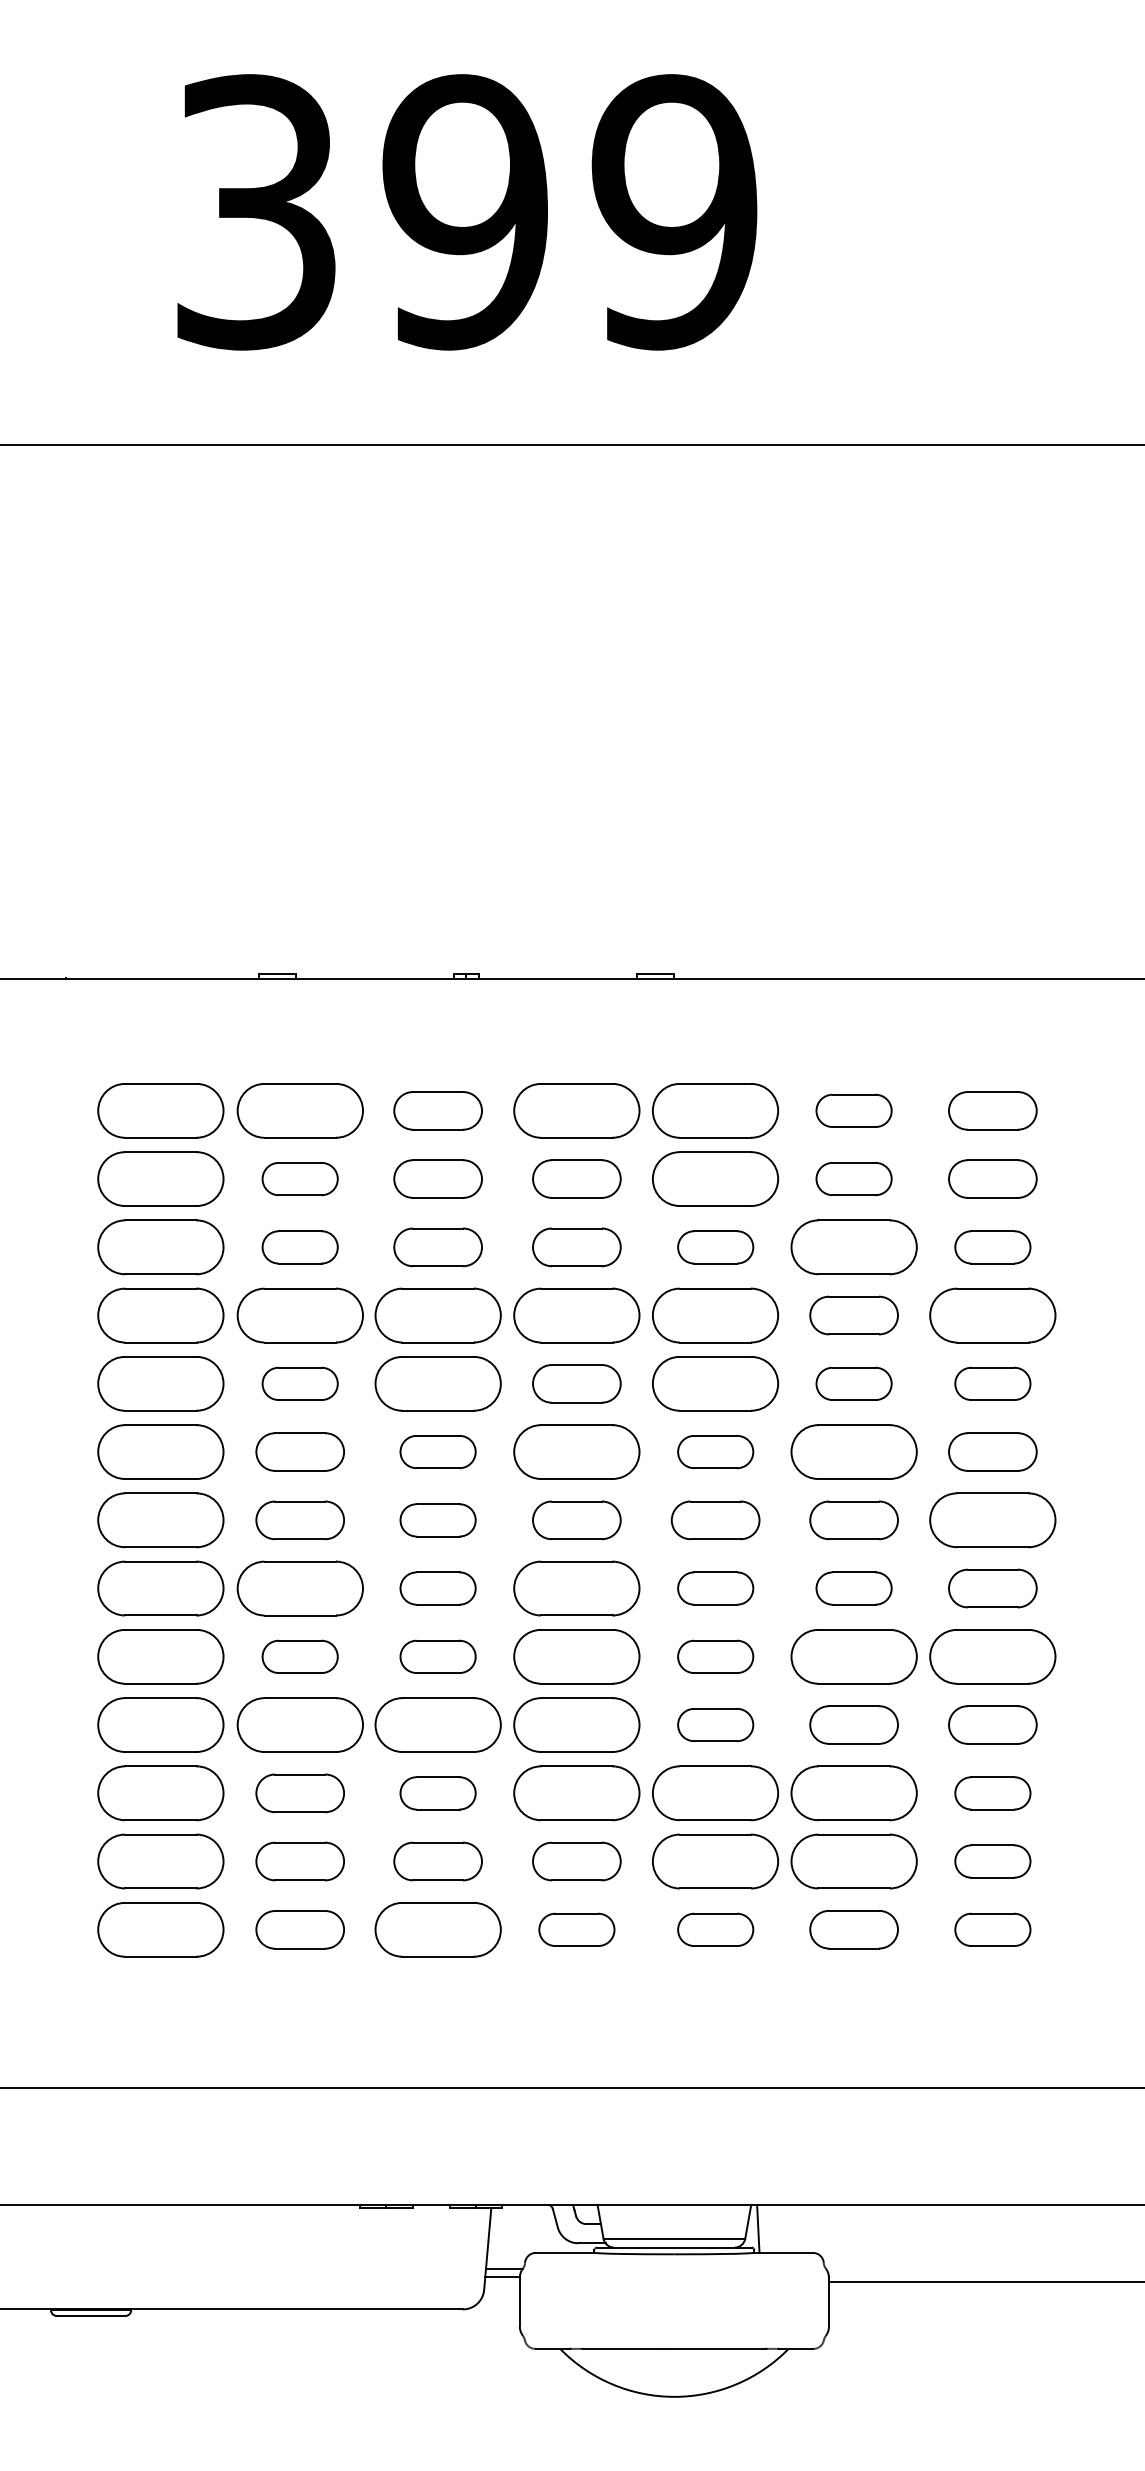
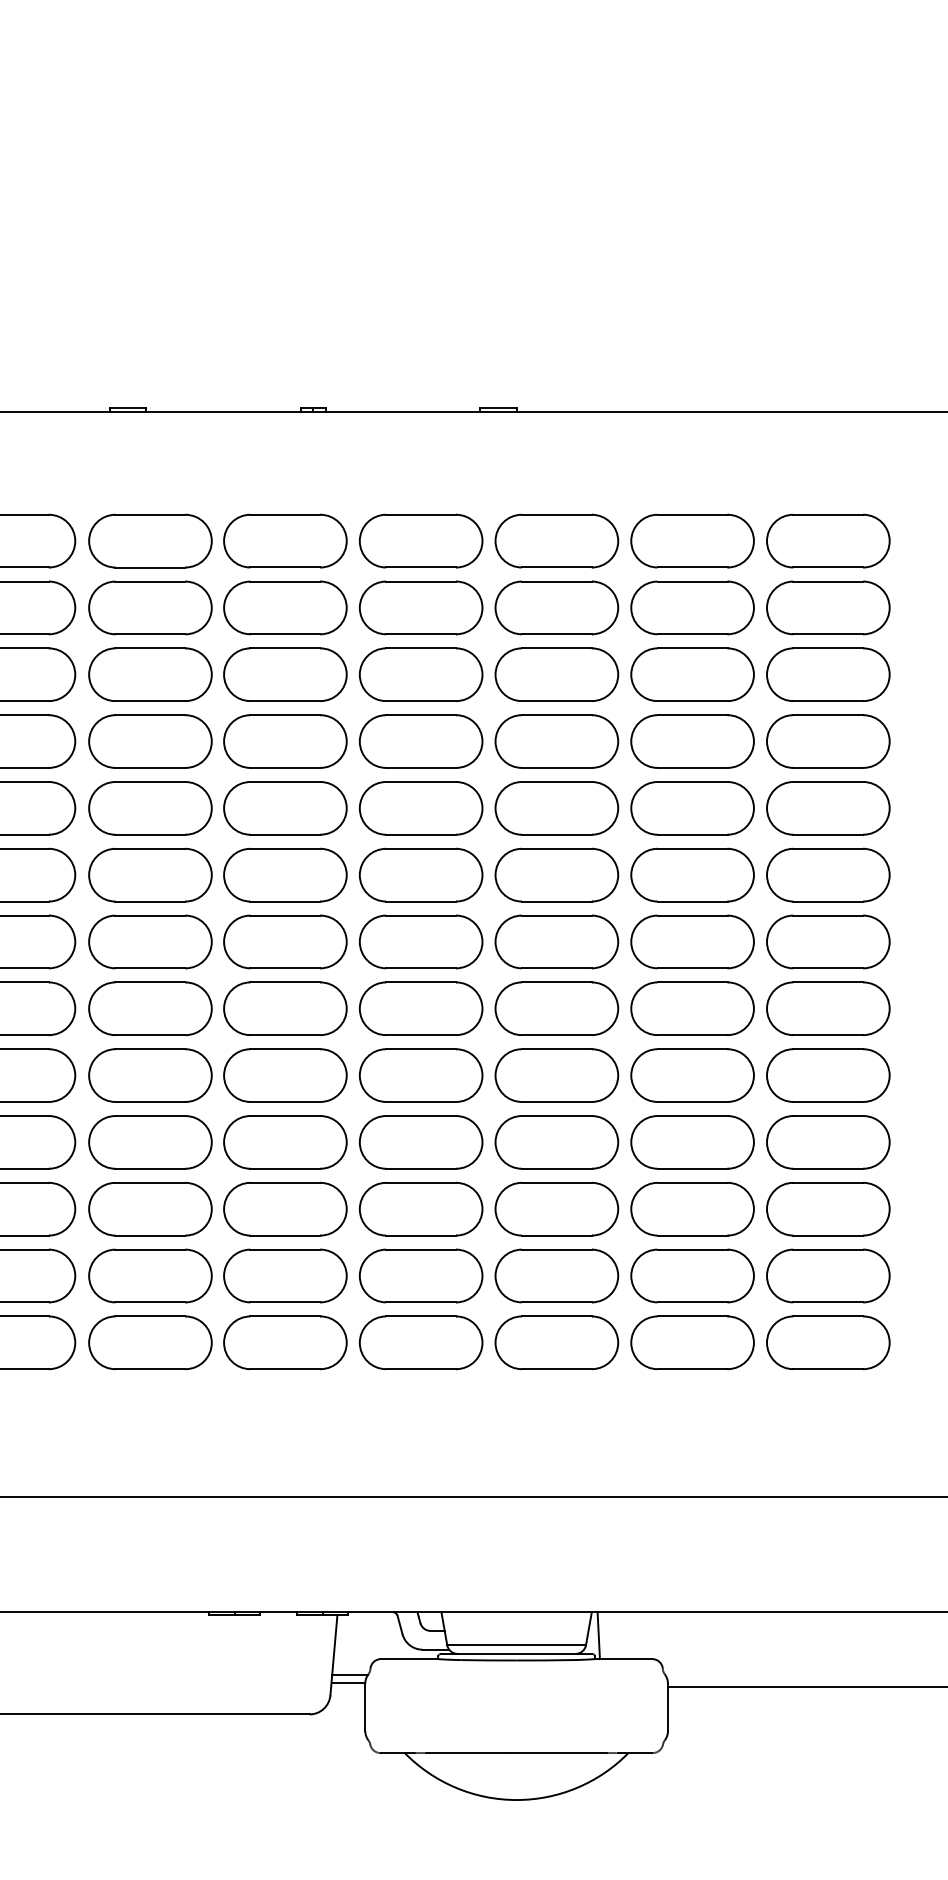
part: (437, 1110) -> (284, 540), size x1.43
part: (853, 1110) -> (691, 540), size x1.67
part: (992, 1110) -> (828, 540), size x1.43
part: (299, 1178) -> (149, 607), size x1.67
part: (437, 1178) -> (284, 607), size x1.43
part: (576, 1178) -> (420, 607), size x1.43
part: (853, 1178) -> (691, 607), size x1.67
part: (992, 1178) -> (828, 607), size x1.43
part: (299, 1247) -> (149, 674), size x1.67
part: (437, 1247) -> (284, 674), size x1.43
part: (576, 1247) -> (420, 674), size x1.43
part: (715, 1247) -> (556, 674), size x1.67
part: (992, 1247) -> (828, 674), size x1.67
part: (853, 1315) -> (691, 741), size x1.43
part: (299, 1383) -> (149, 808), size x1.67
part: (576, 1383) -> (420, 808), size x1.43
part: (853, 1383) -> (691, 808), size x1.67
part: (992, 1383) -> (828, 808), size x1.67
part: (299, 1451) -> (149, 874), size x1.43
part: (437, 1451) -> (284, 874), size x1.67
part: (715, 1451) -> (556, 874), size x1.67
part: (992, 1451) -> (828, 874), size x1.43
part: (299, 1520) -> (149, 942), size x1.43
part: (437, 1520) -> (284, 942), size x1.67
part: (576, 1520) -> (420, 942), size x1.43
part: (715, 1520) -> (556, 942), size x1.43
part: (853, 1520) -> (691, 942), size x1.43
part: (437, 1588) -> (284, 1008), size x1.67
part: (715, 1588) -> (556, 1008), size x1.67
part: (853, 1588) -> (691, 1008), size x1.67
part: (992, 1588) -> (828, 1008), size x1.43
part: (299, 1656) -> (149, 1075), size x1.67
part: (437, 1656) -> (284, 1075), size x1.67
part: (715, 1656) -> (556, 1075), size x1.67
part: (715, 1724) -> (556, 1141), size x1.67
part: (853, 1724) -> (691, 1141), size x1.43
part: (992, 1724) -> (828, 1141), size x1.43
part: (299, 1793) -> (149, 1209), size x1.43
part: (437, 1793) -> (284, 1209), size x1.67
part: (992, 1793) -> (828, 1209), size x1.67
part: (299, 1861) -> (149, 1275), size x1.43
part: (437, 1861) -> (284, 1275), size x1.43
part: (576, 1861) -> (420, 1275), size x1.43
part: (992, 1861) -> (828, 1275), size x1.67
part: (299, 1929) -> (149, 1342), size x1.43
part: (576, 1929) -> (420, 1342), size x1.67
part: (715, 1929) -> (556, 1342), size x1.67
part: (853, 1929) -> (691, 1342), size x1.43
part: (992, 1929) -> (828, 1342), size x1.67

